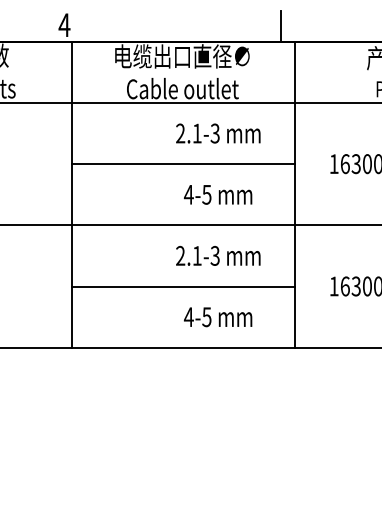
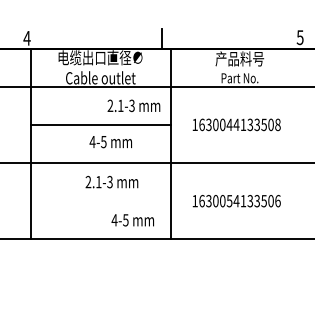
text: (217, 132) -> (133, 105), moved
text: (217, 195) -> (110, 142), moved
text: (217, 256) -> (111, 182), moved
line: (182, 287) -> (100, 201), removed
text: (217, 317) -> (132, 220), moved

